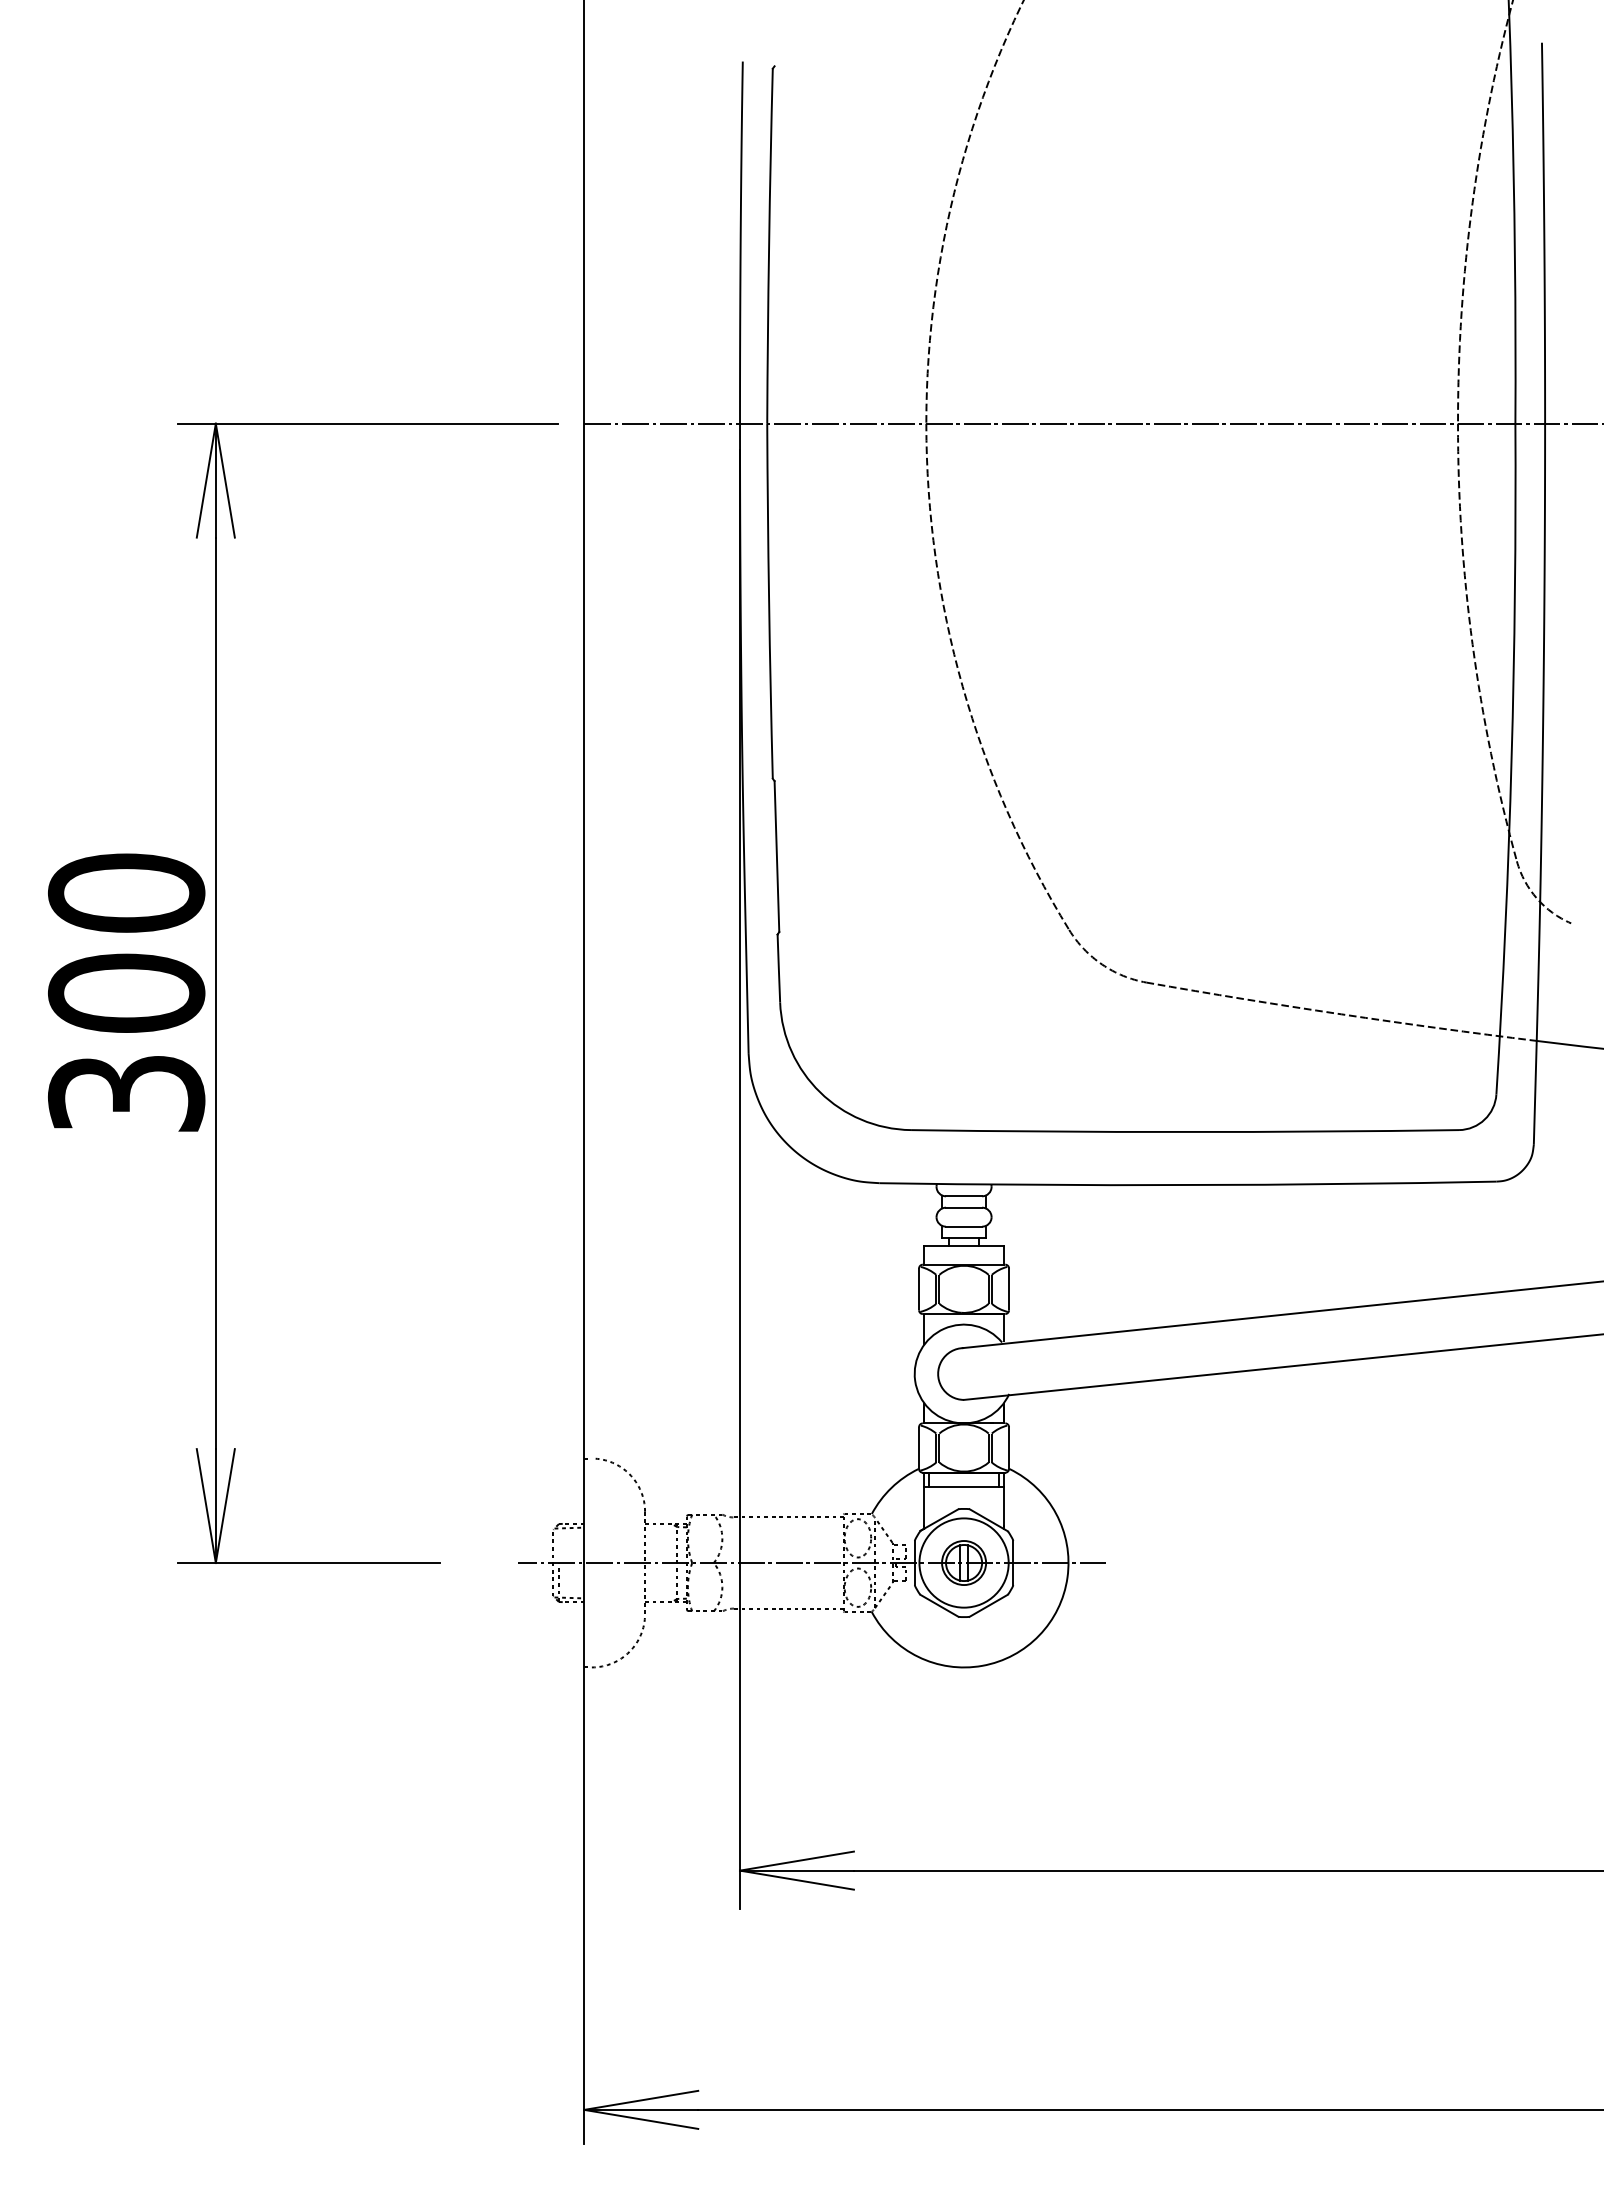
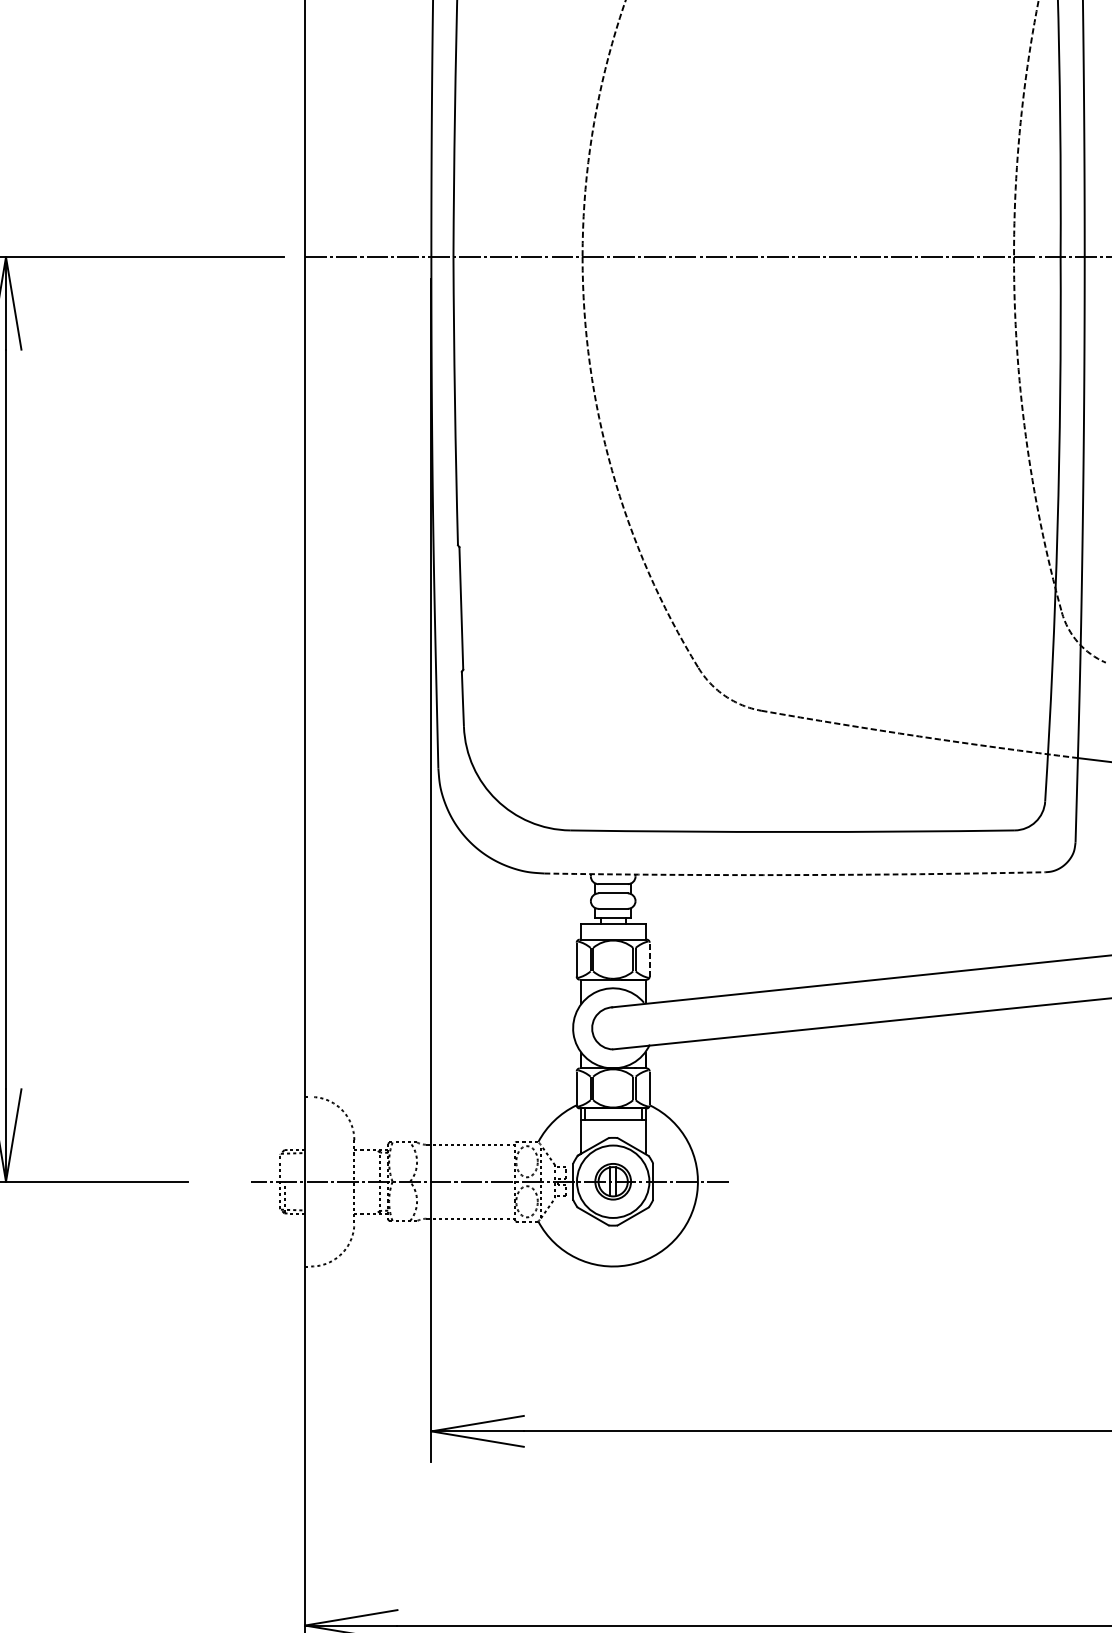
arc: (1188, 1185) -> (795, 875), solid -> dashed
line: (1009, 1289) -> (650, 959), solid -> dashed

